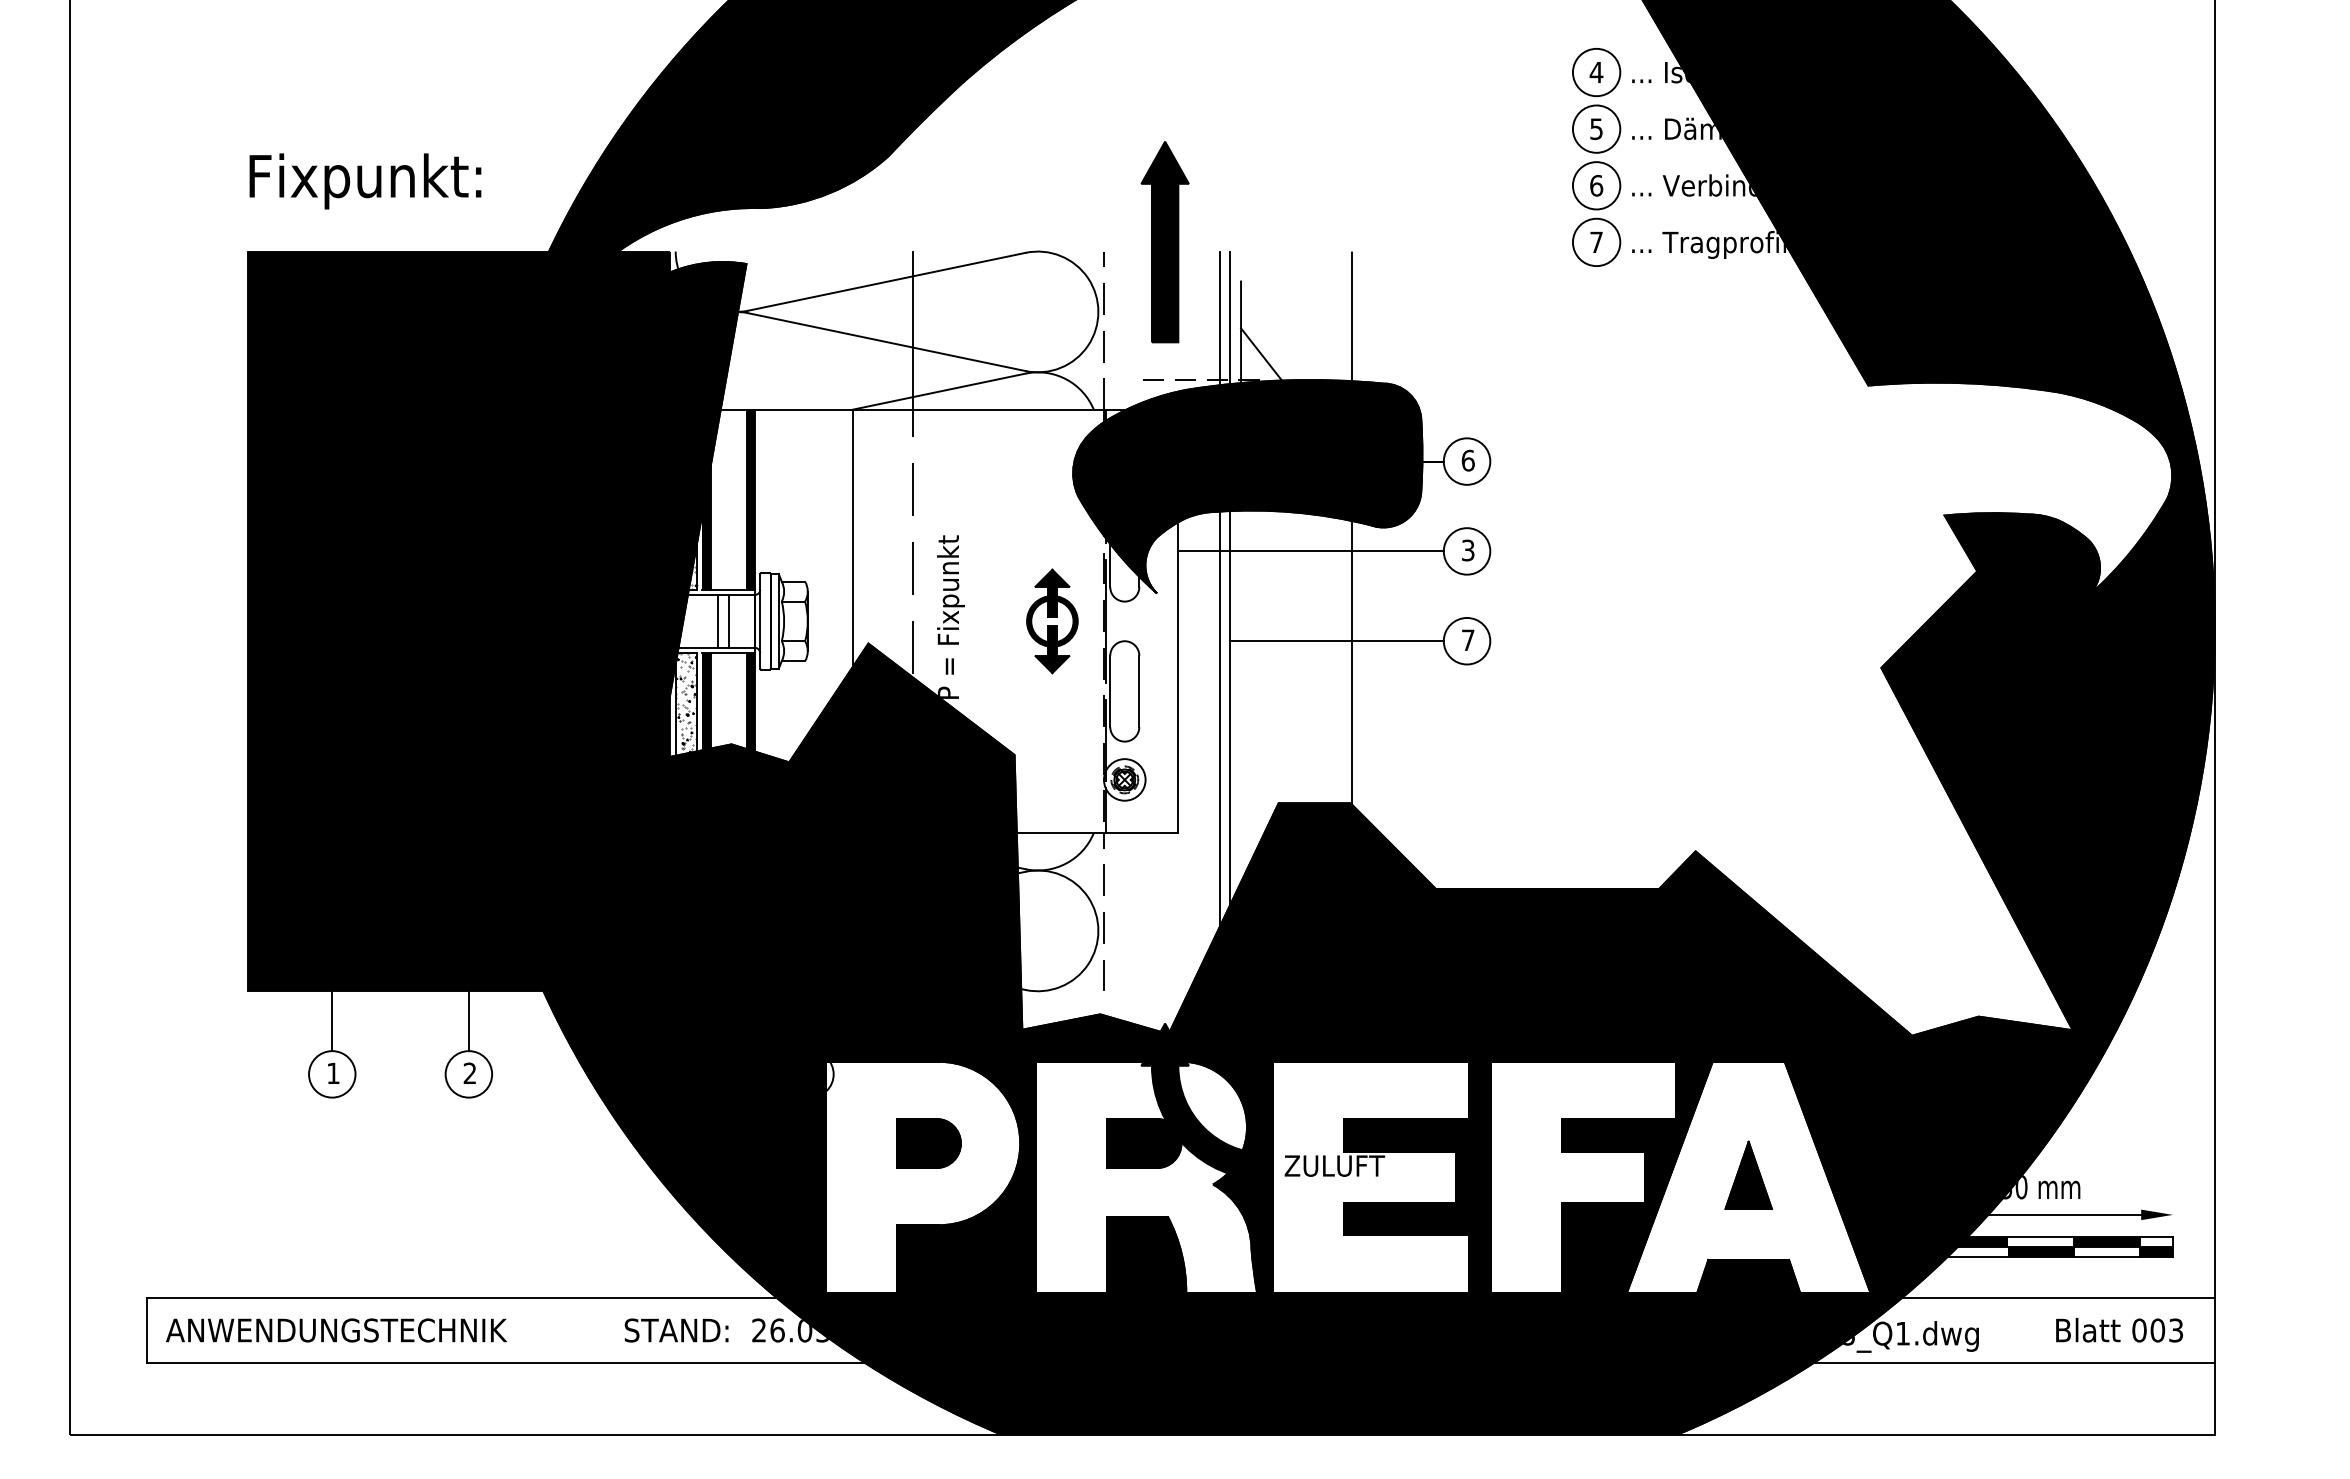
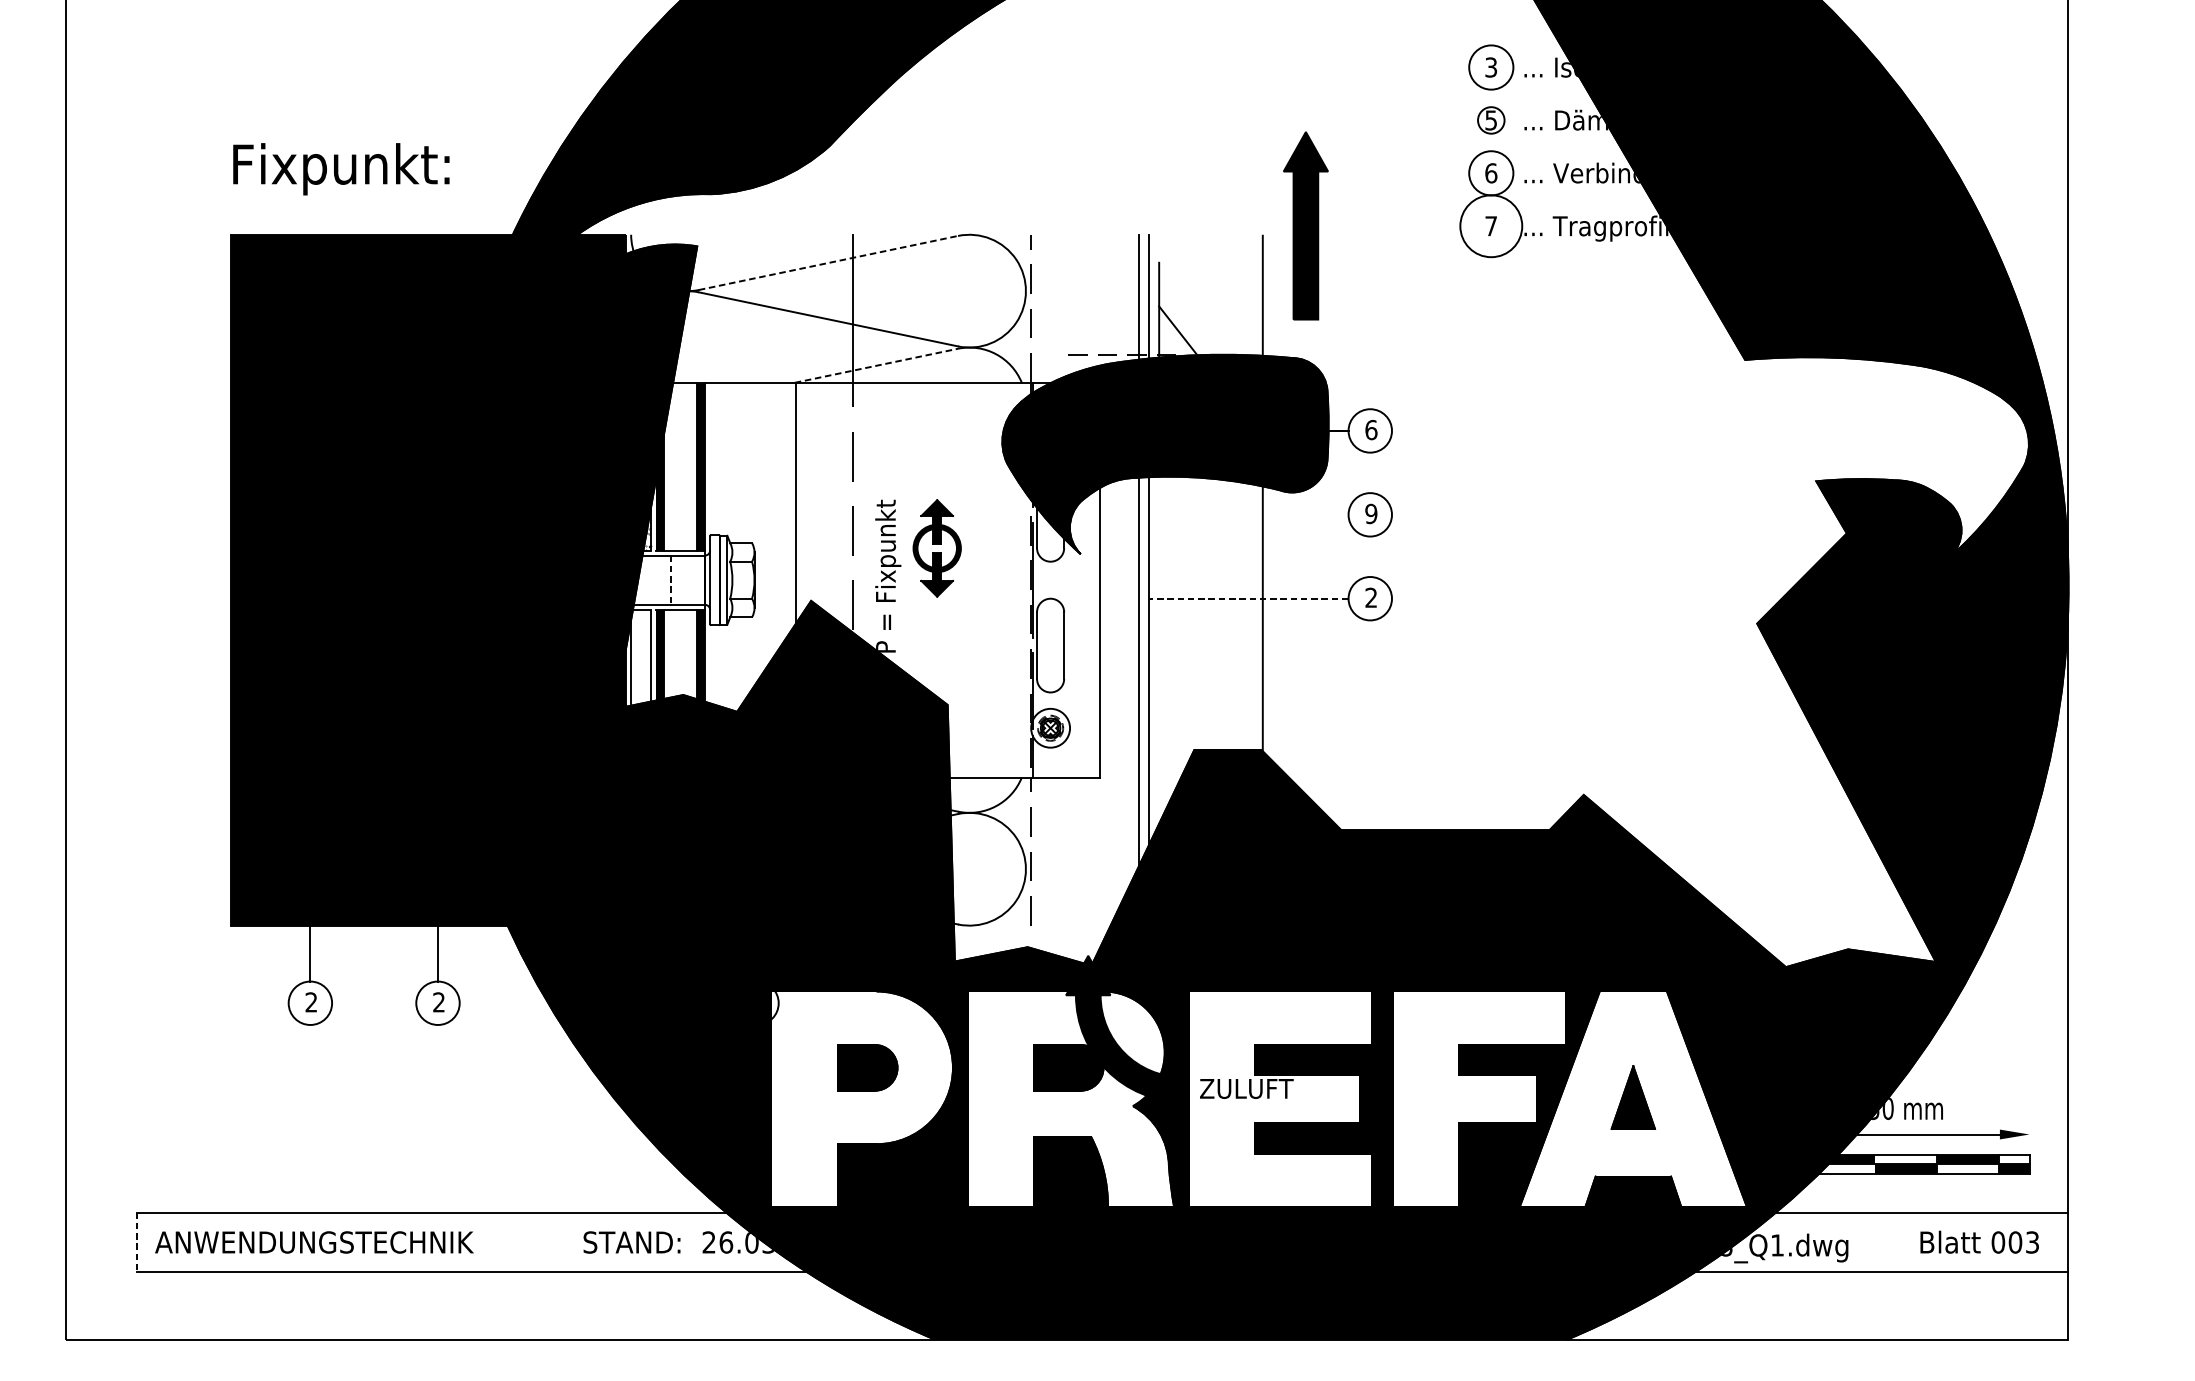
text: (1596, 72) -> (1491, 67), 4 -> 3
circle: (1596, 128) -> (1491, 119), size x0.6
part: (1164, 242) -> (1305, 226), moved
circle: (1596, 242) -> (1491, 226), size x1.4
line: (886, 281) -> (828, 262), solid -> dashed
line: (938, 391) -> (876, 365), solid -> dashed
text: (1467, 550) -> (1370, 513), 3 -> 9
line: (1310, 551) -> (1224, 514), removed
line: (717, 621) -> (670, 580), solid -> dashed
line: (728, 621) -> (680, 580), removed
part: (1052, 621) -> (937, 548), moved
text: (1468, 639) -> (1371, 597), 7 -> 2
line: (1337, 641) -> (1249, 598), solid -> dashed
hatch: (685, 747) -> (640, 697), removed
text: (333, 1072) -> (311, 1001), 1 -> 2
line: (146, 1330) -> (136, 1242), solid -> dashed

